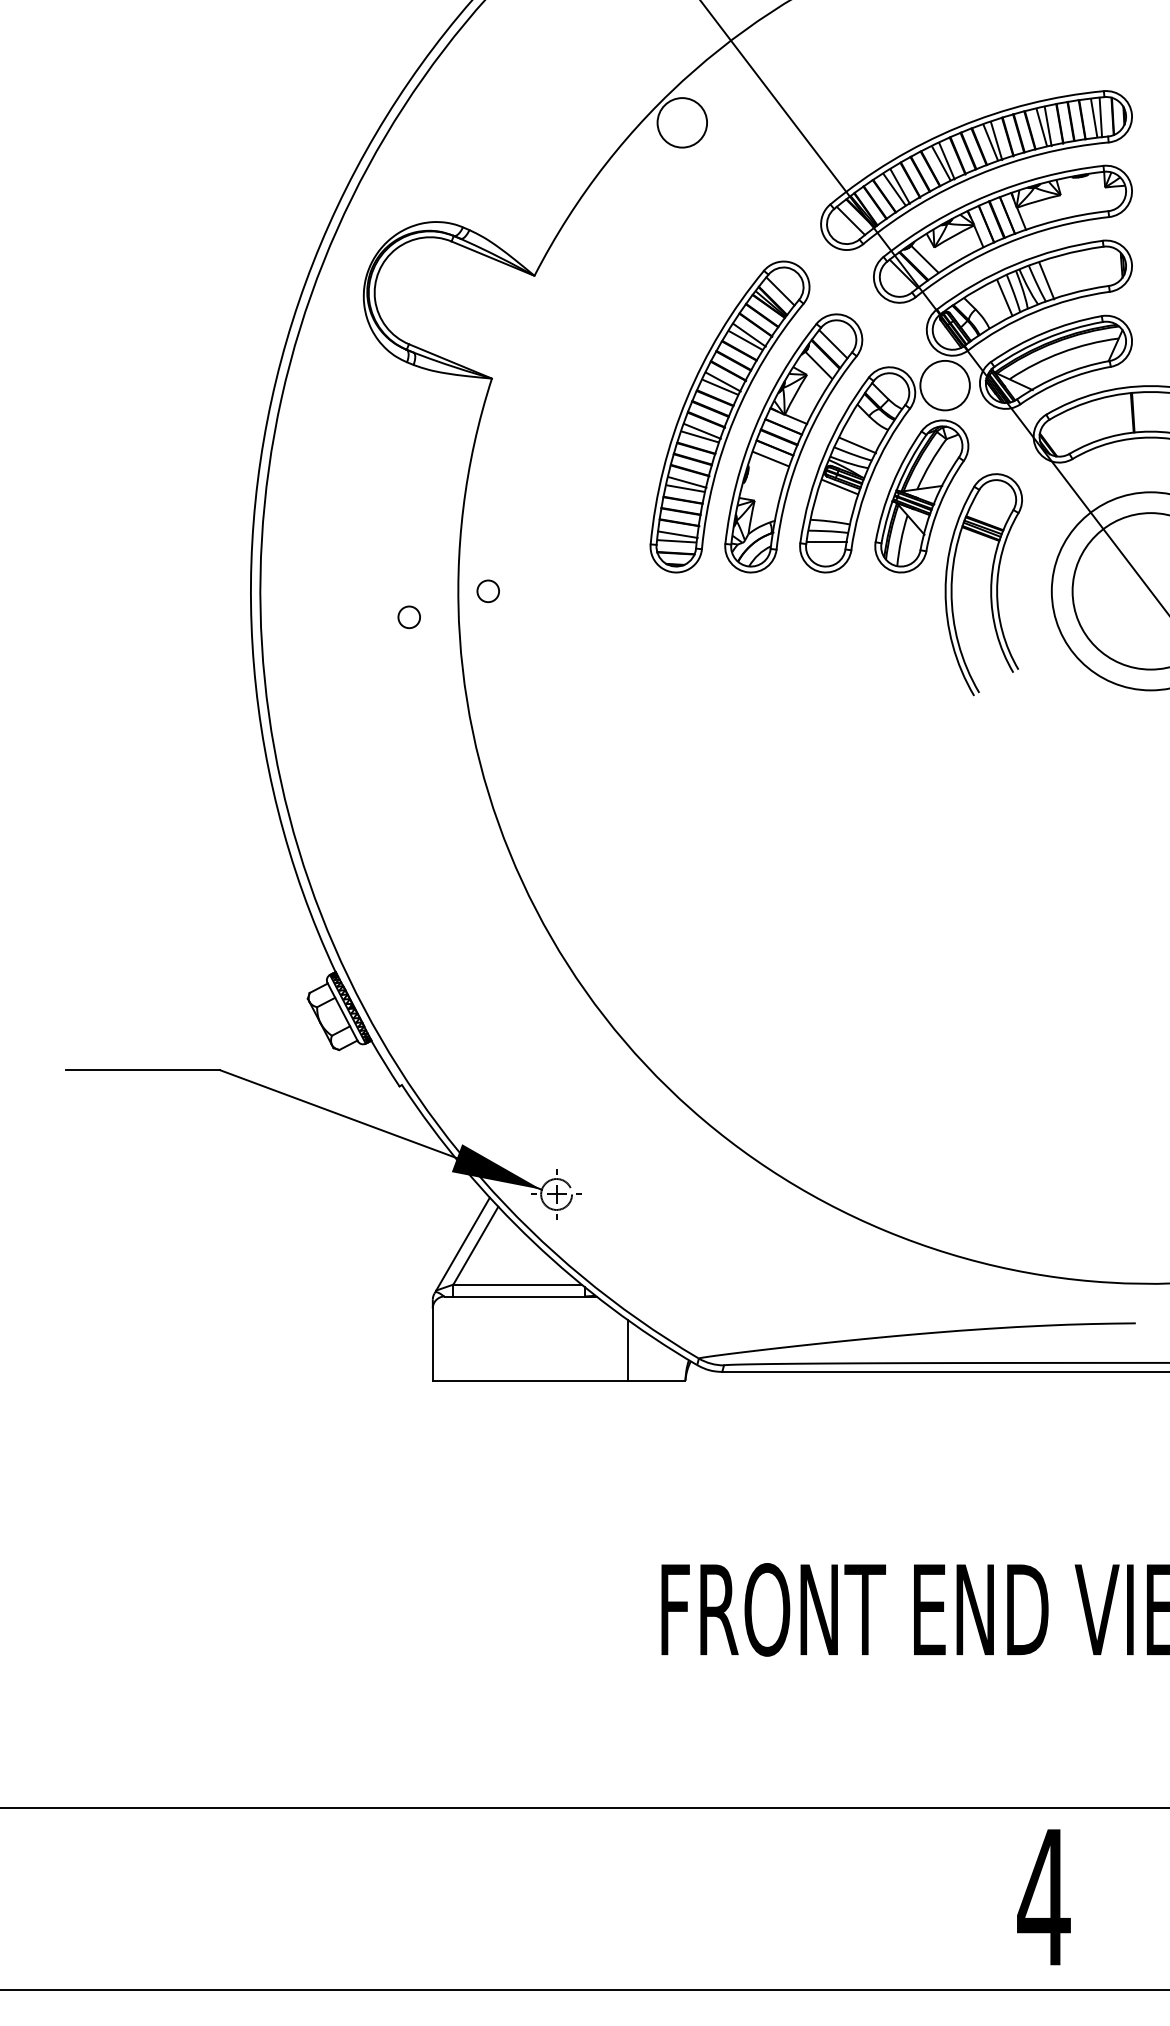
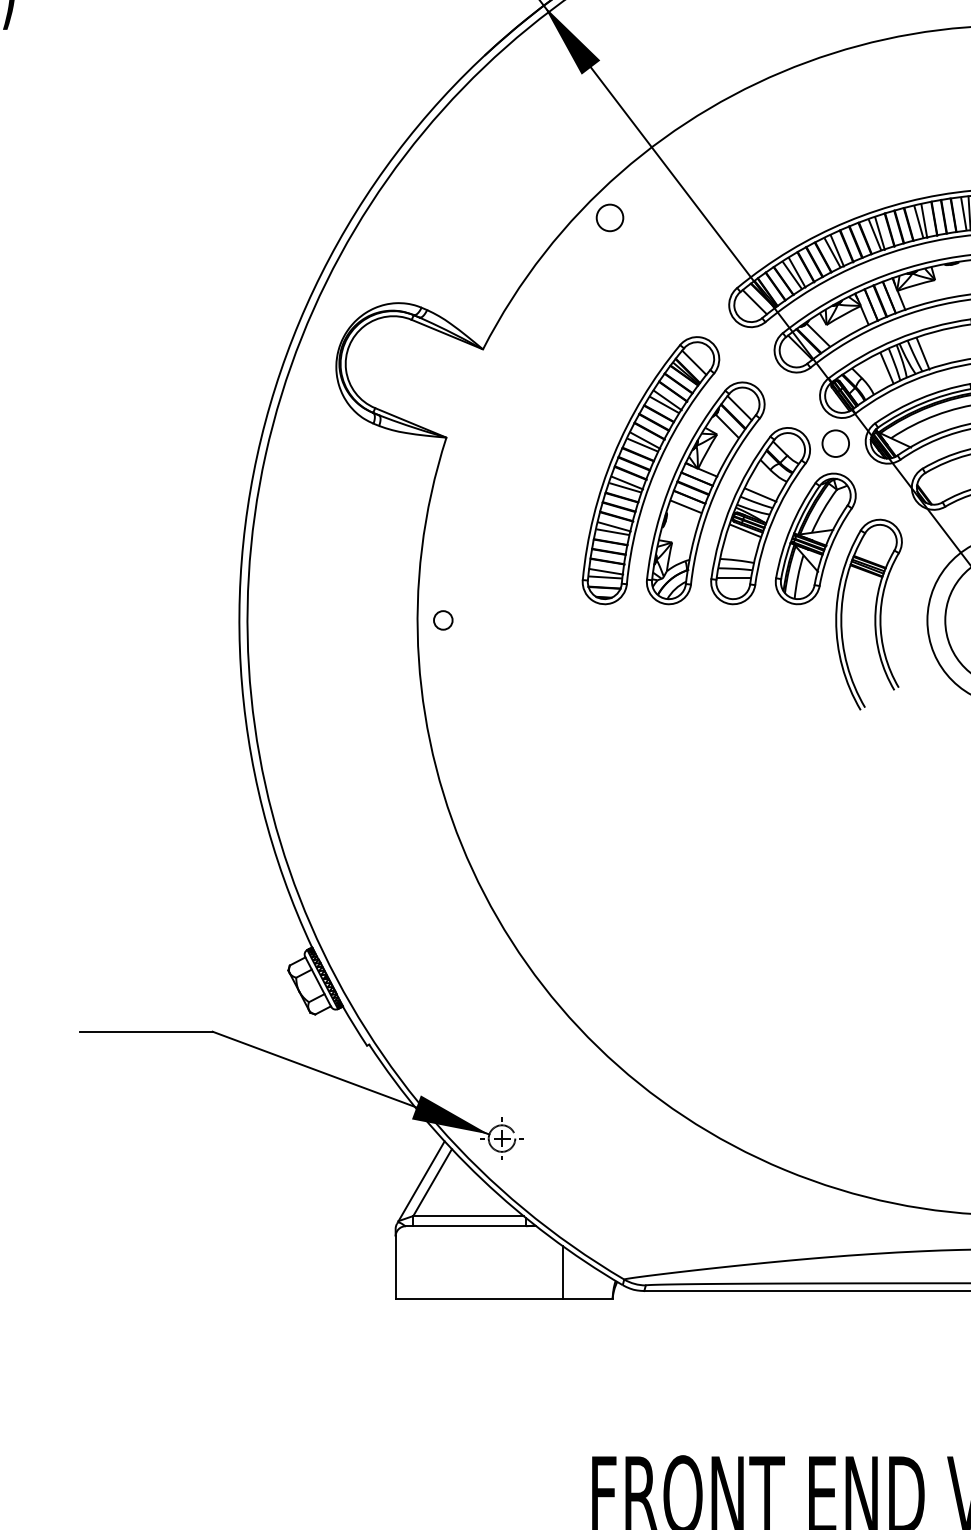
circle: (681, 122) -> (609, 217), size x0.62
circle: (944, 385) -> (835, 443), size x0.62
circle: (408, 617) -> (374, 642), removed

